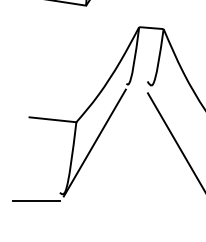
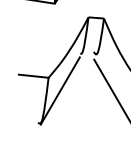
line: (36, 200) -> (23, 127), removed

